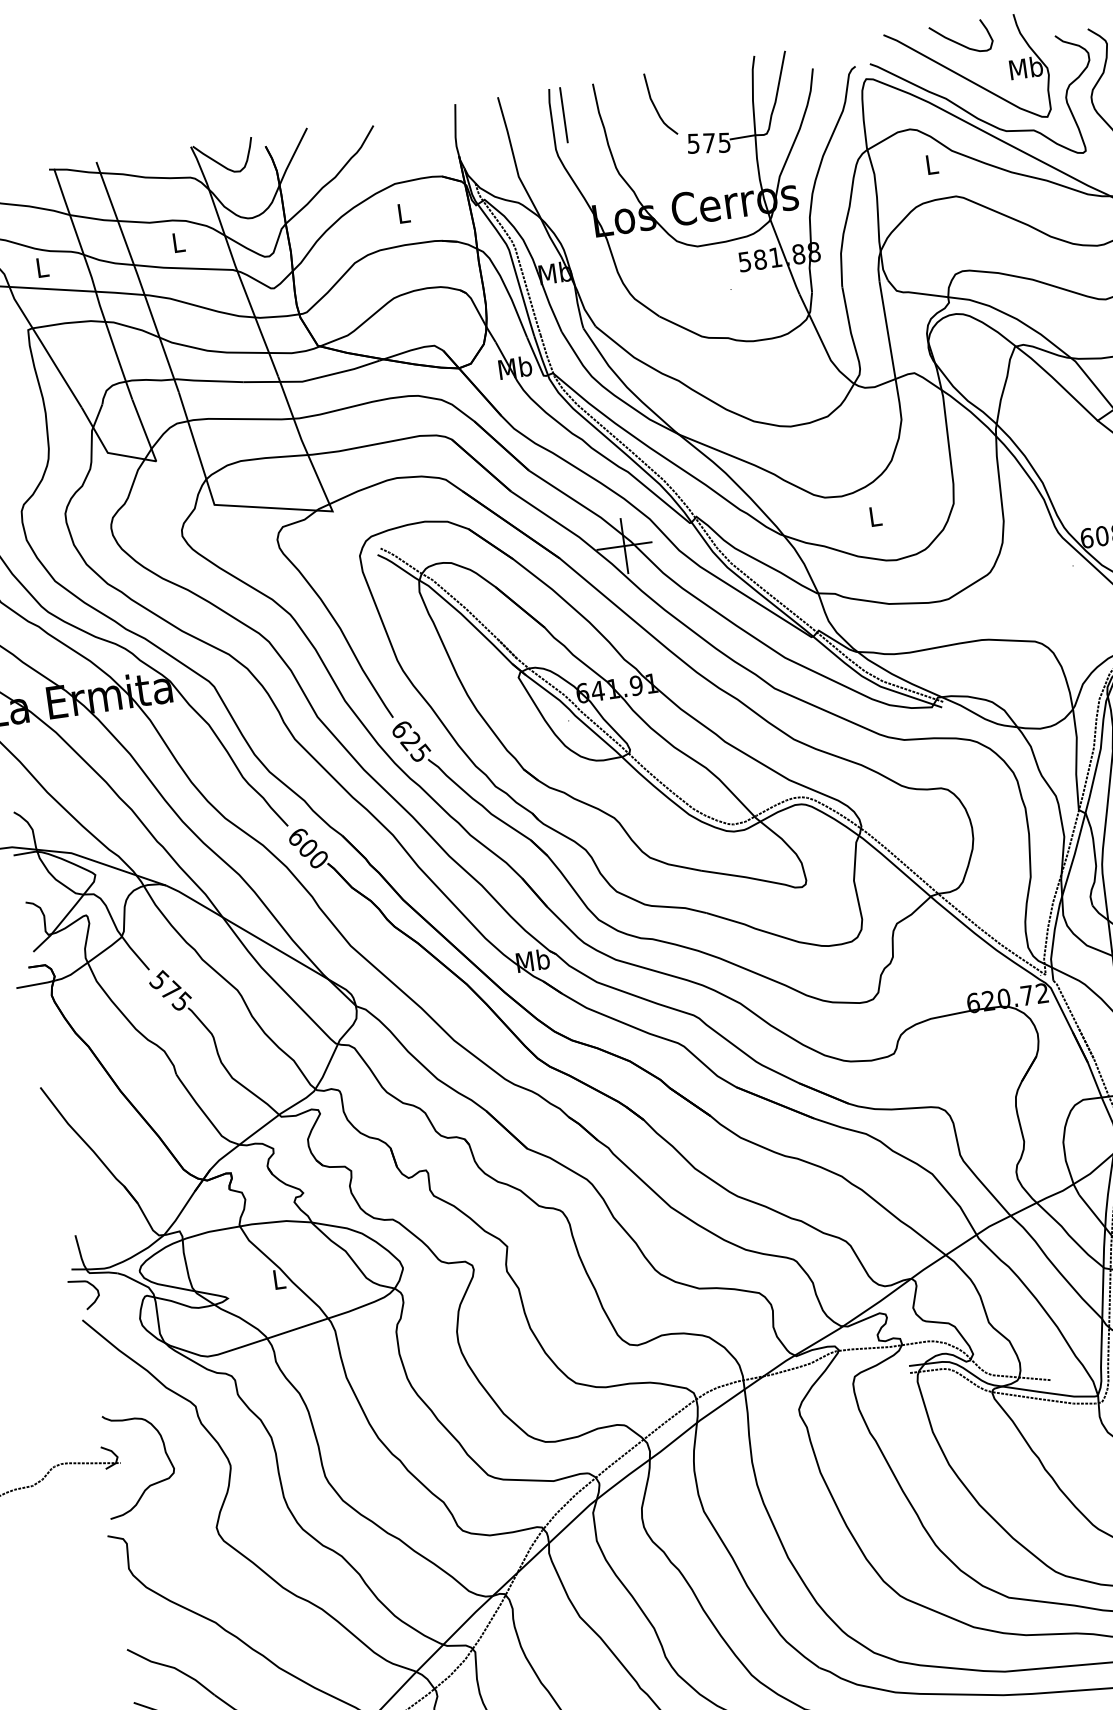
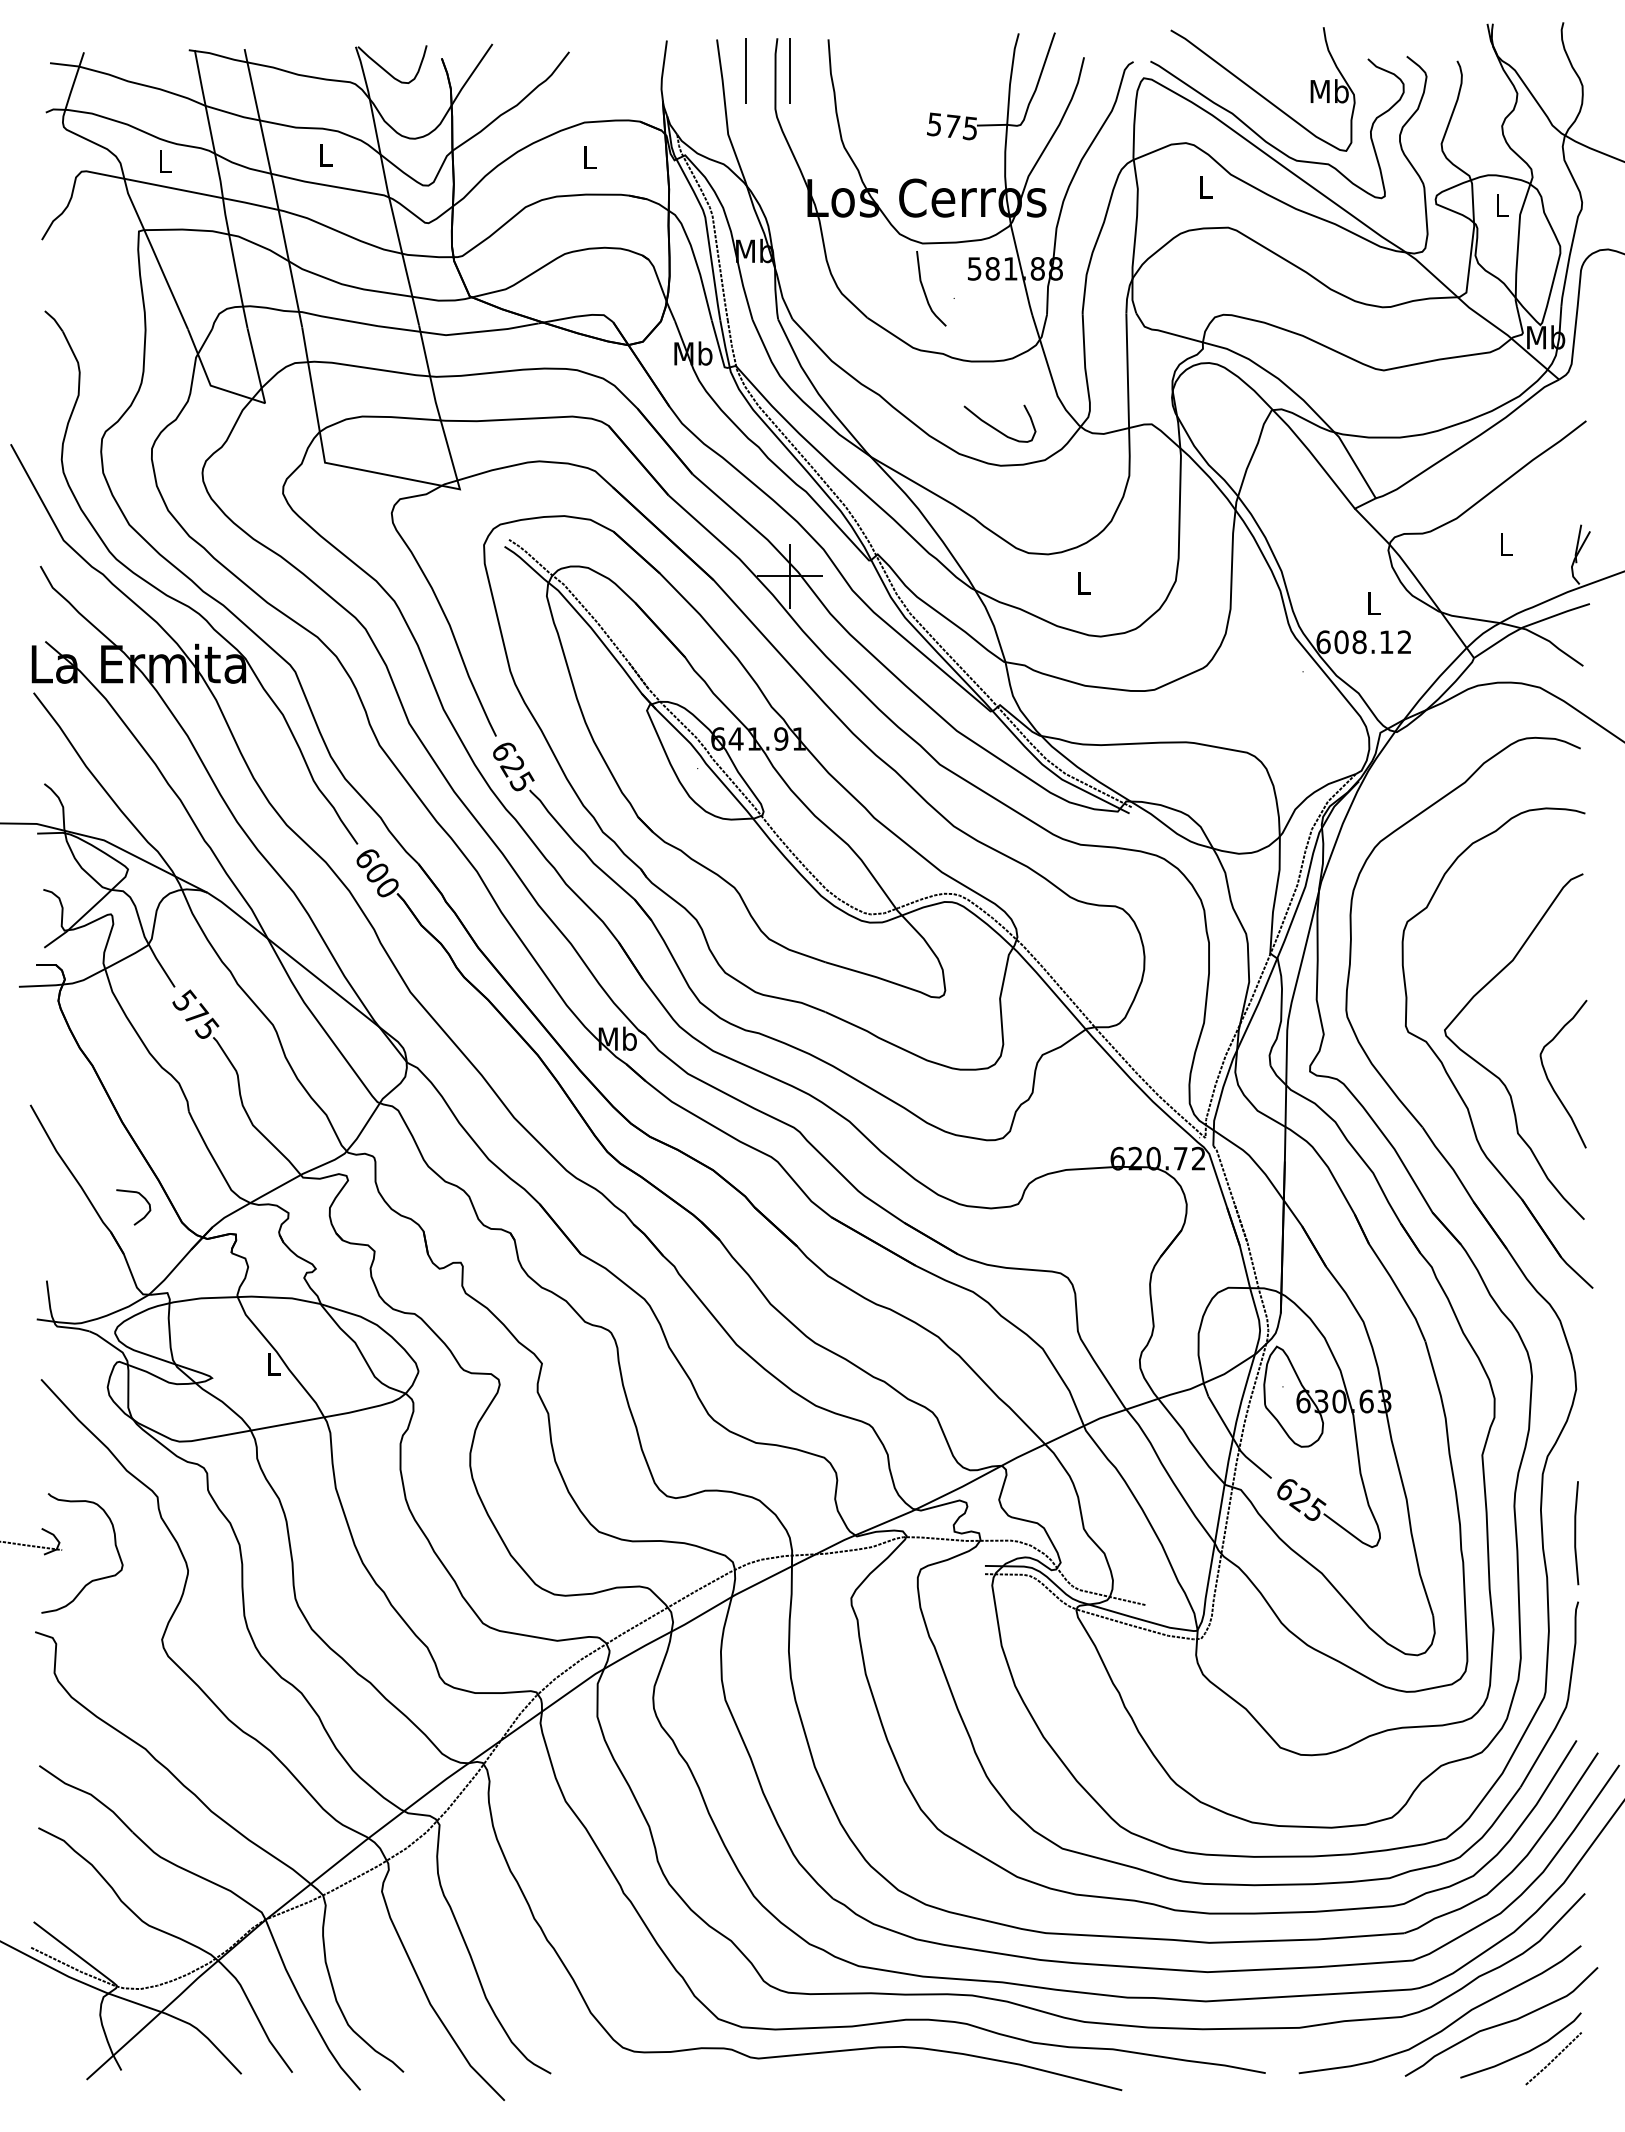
curve: (959, 42) -> (996, 428), moved
curve: (656, 107) -> (925, 291), moved
line: (525, 120) -> (745, 70), added
curve: (90, 1285) -> (142, 1197), moved

